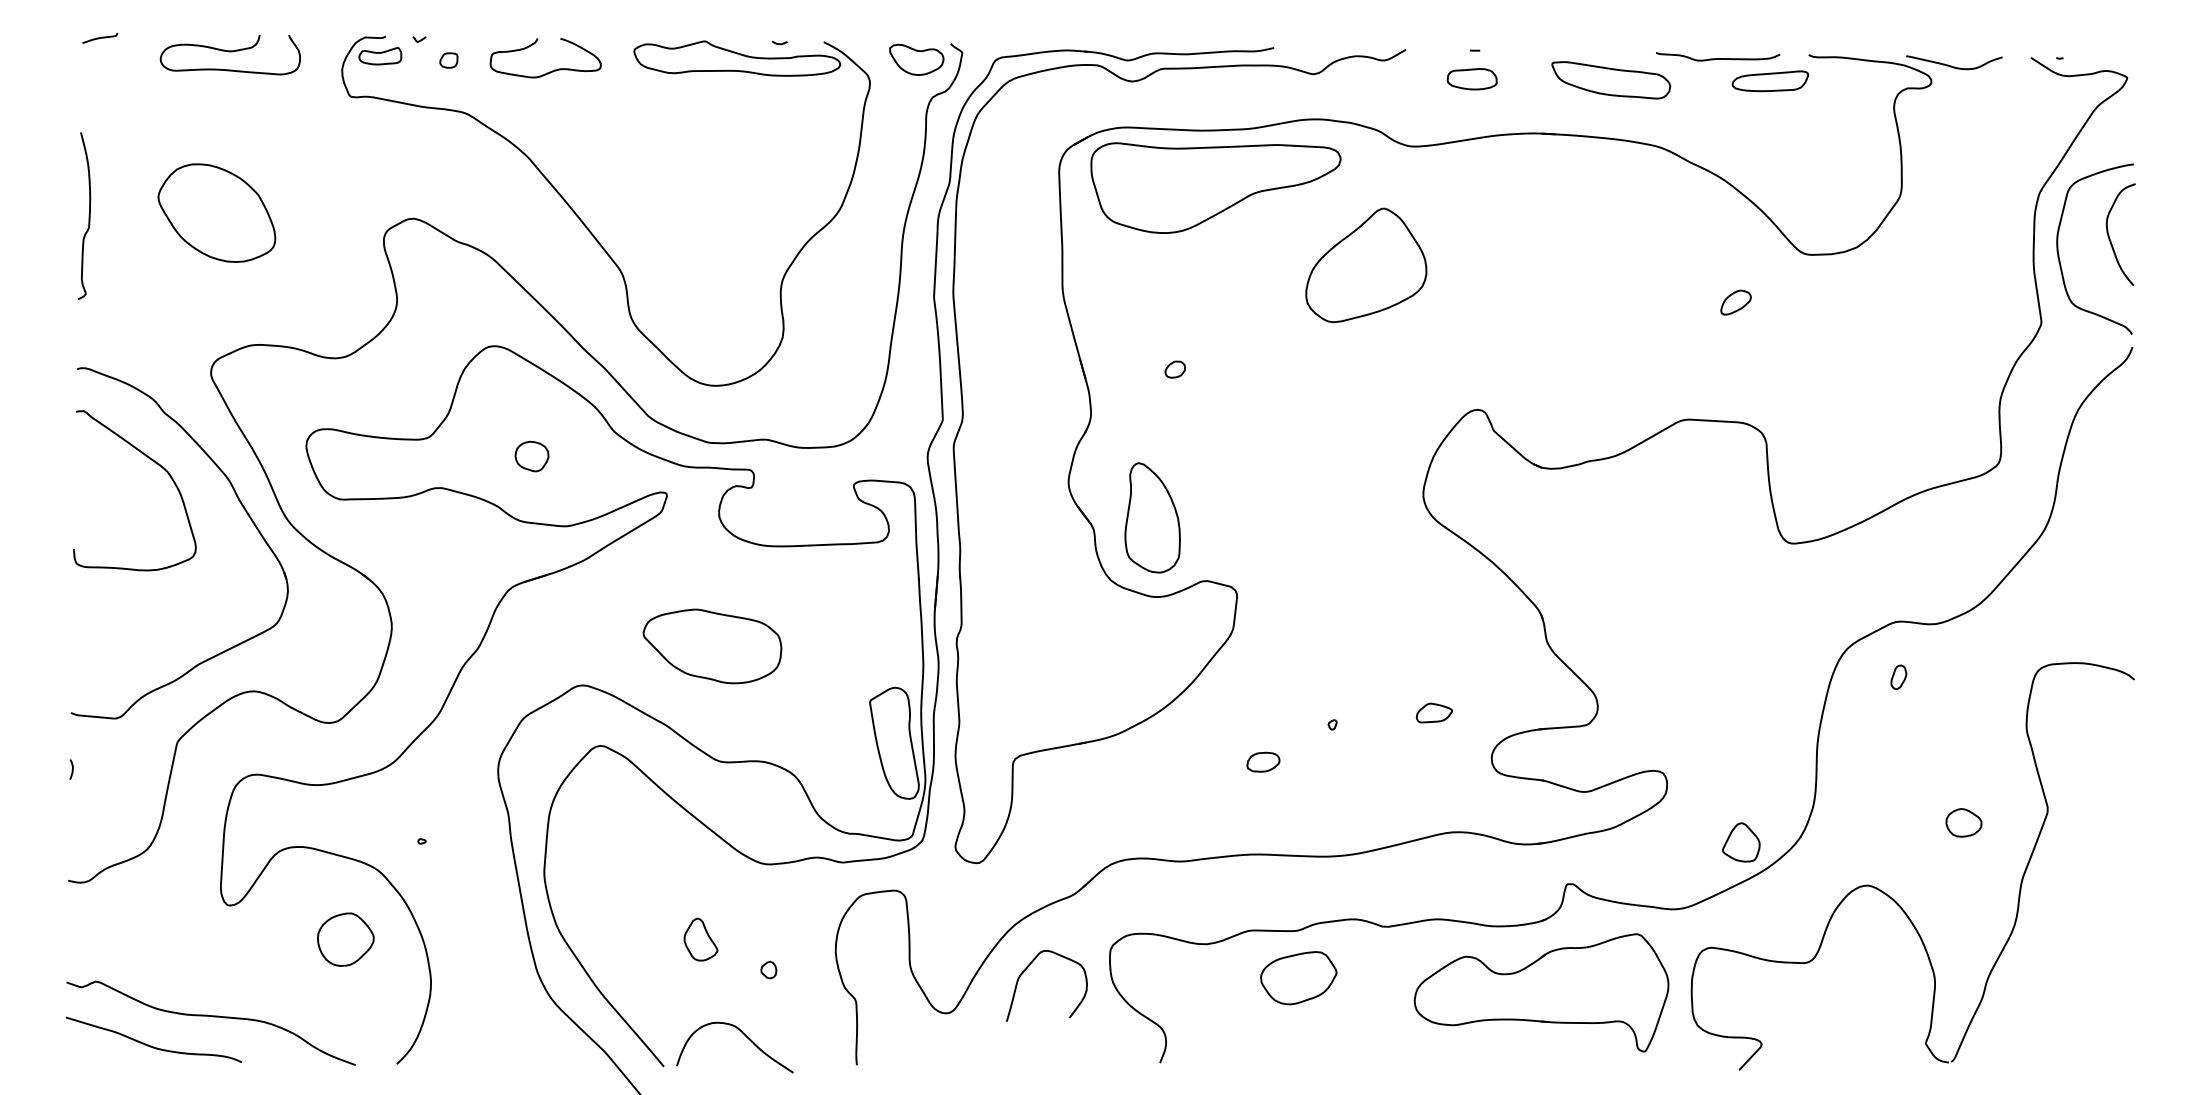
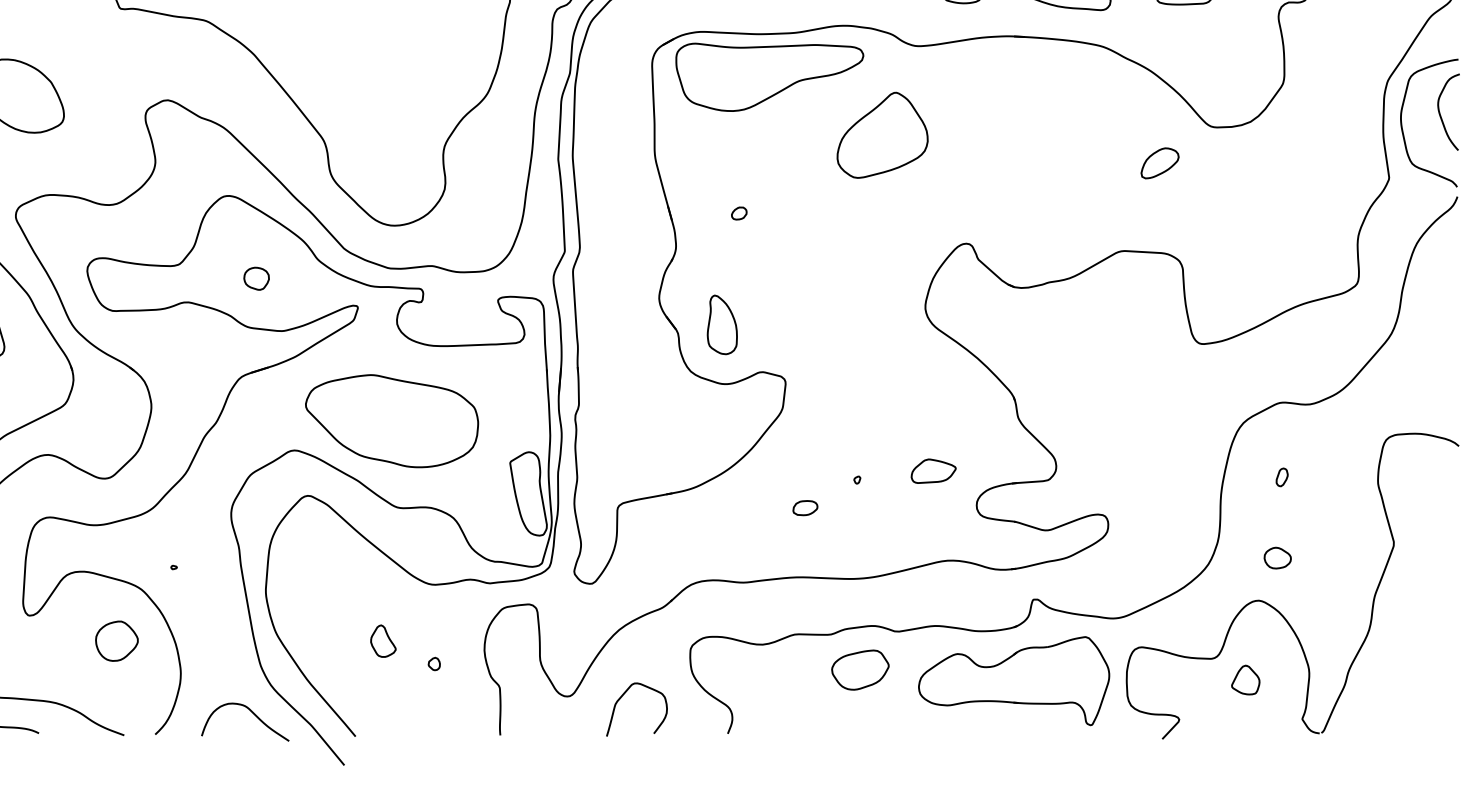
part: (1735, 302) -> (1159, 163), size x1.67
part: (1152, 518) -> (722, 325), size x0.71
part: (712, 646) -> (392, 421), size x1.67
part: (1898, 676) -> (1281, 476), moved
part: (1434, 712) -> (933, 470), size x1.67
part: (1963, 822) -> (1277, 557), moved
part: (1741, 842) -> (1245, 680), moved
curve: (1028, 967) -> (623, 695), moved
part: (1298, 978) -> (860, 670), moved
curve: (745, 1036) -> (253, 713), moved

